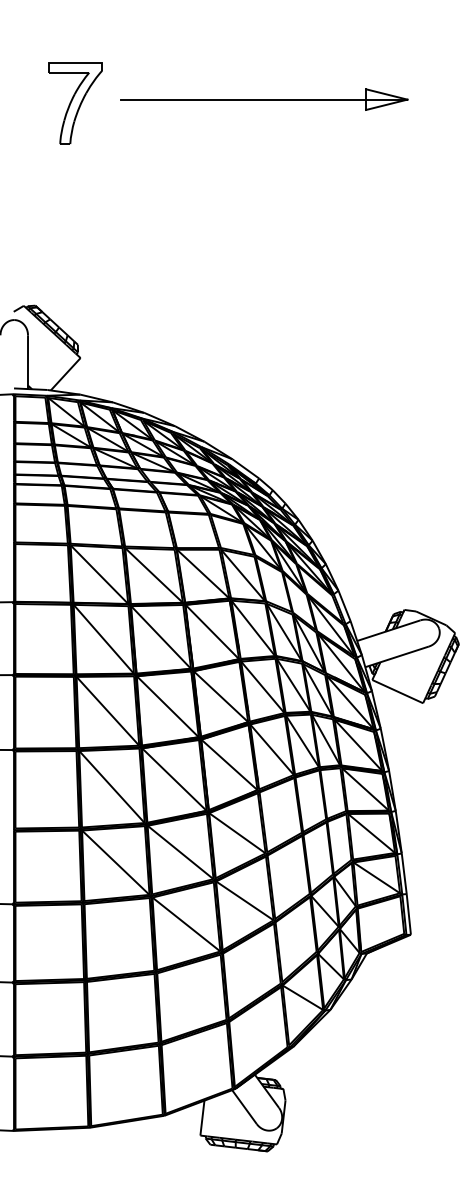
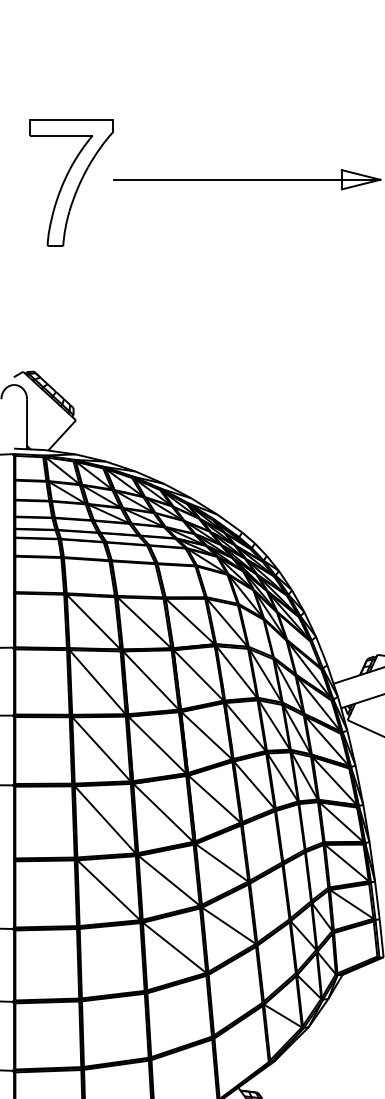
part: (75, 103) -> (71, 183), size x1.67

